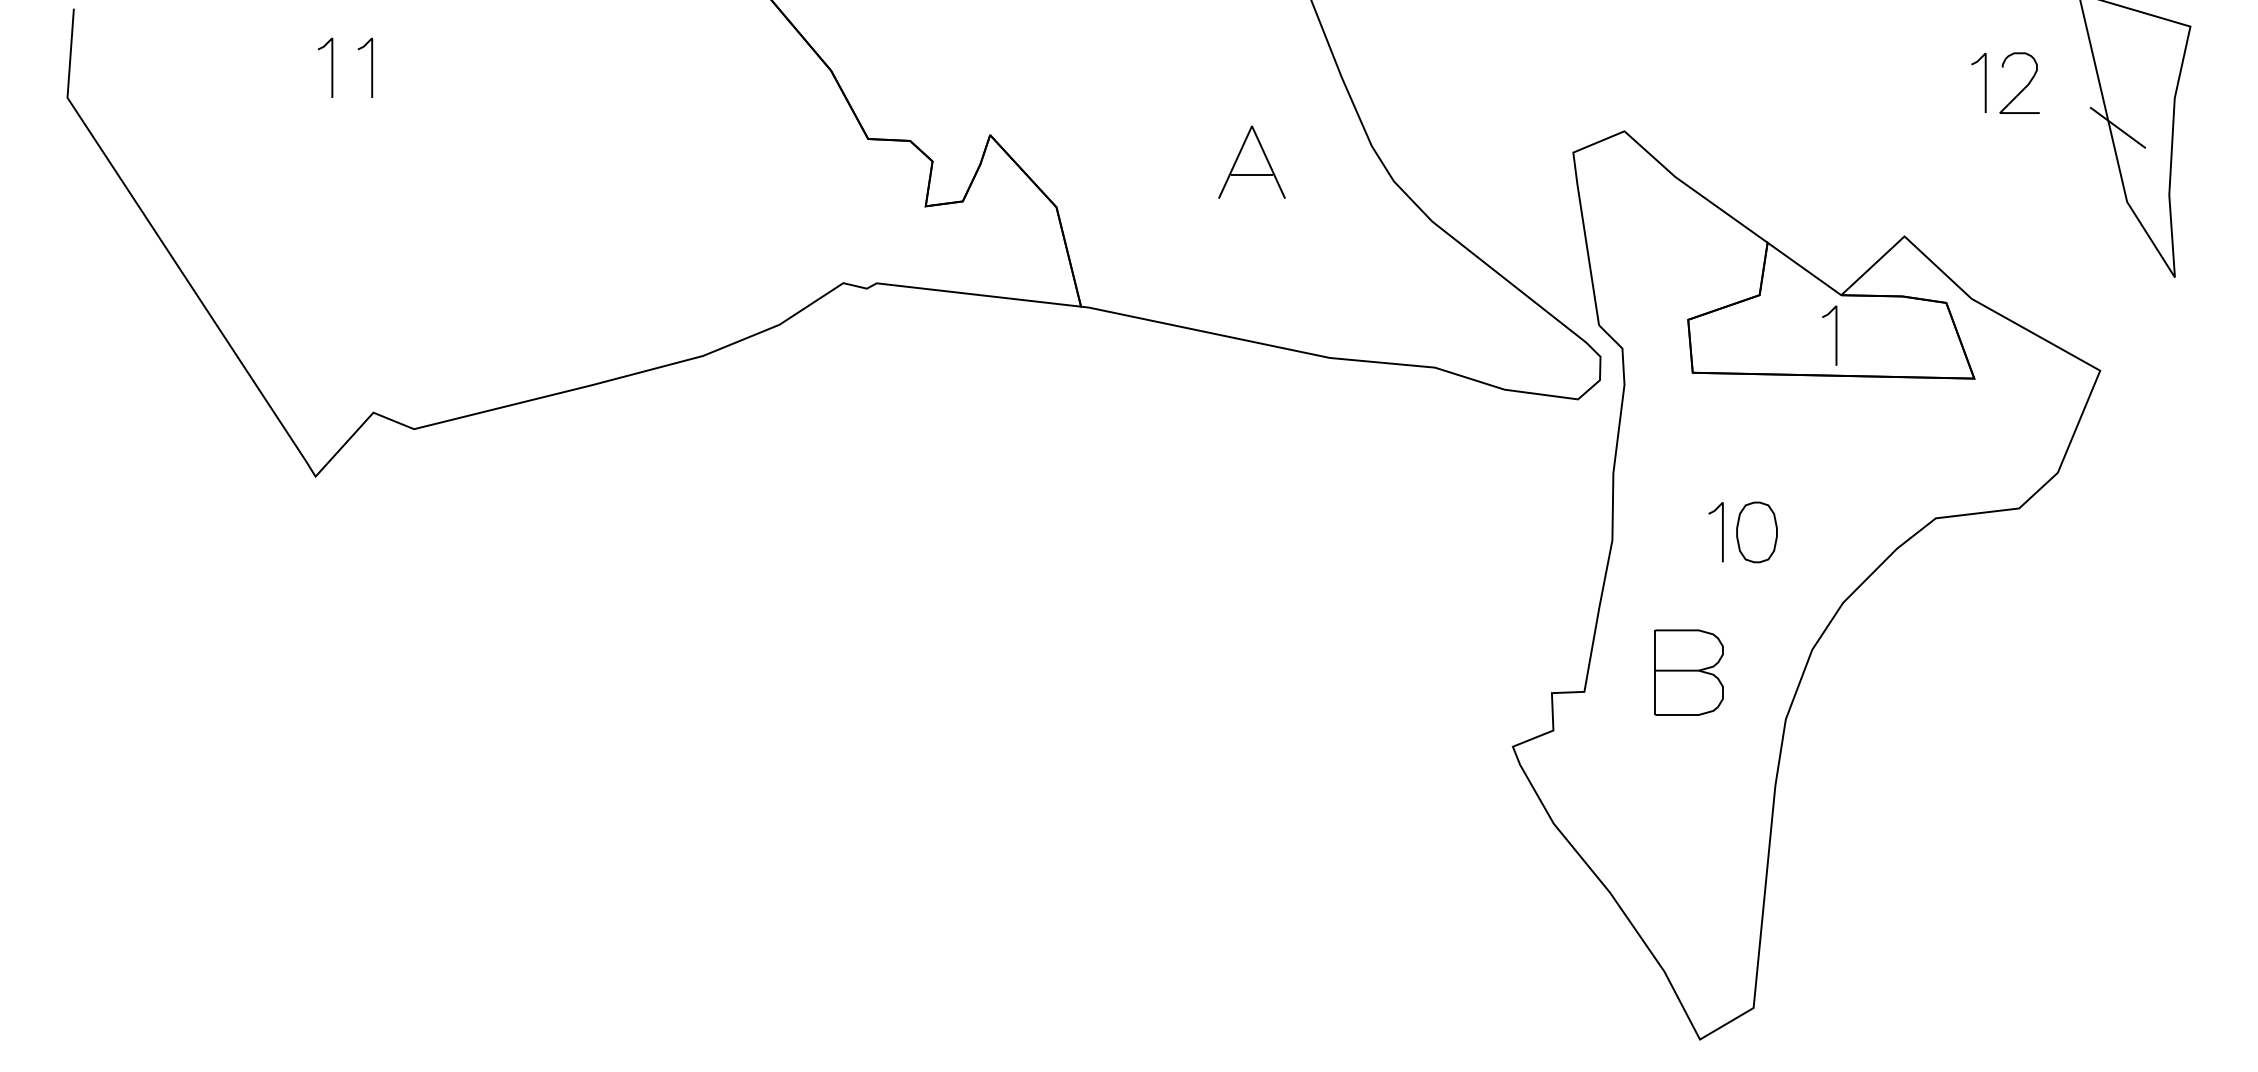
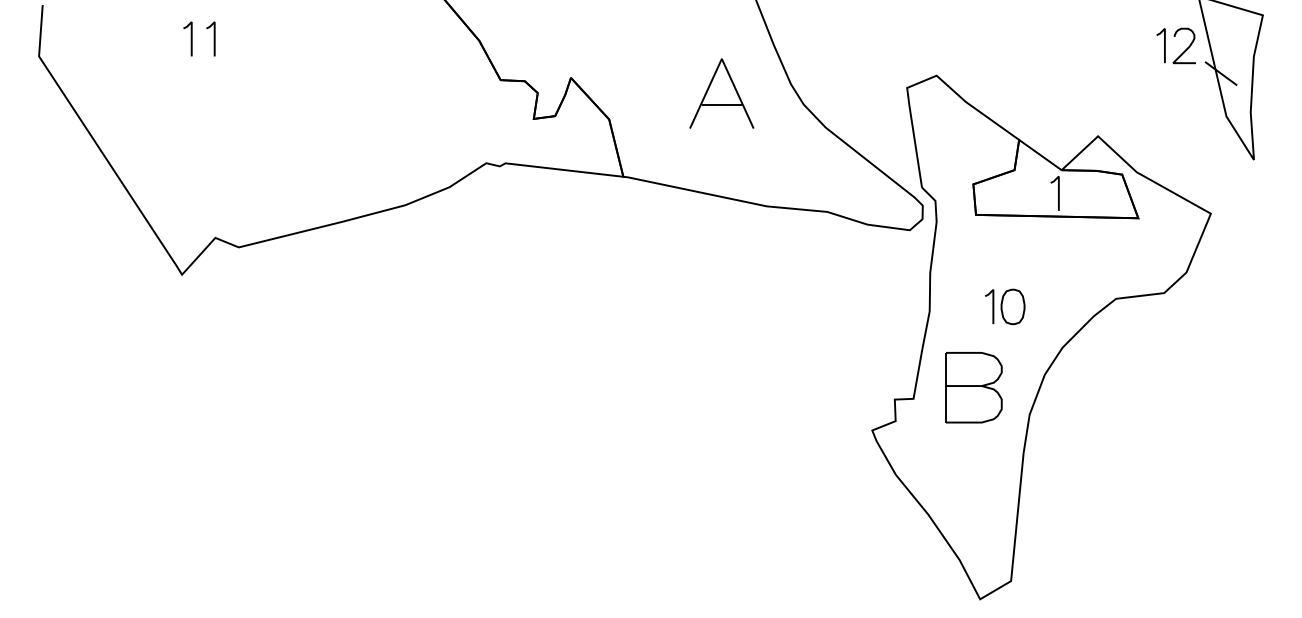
part: (2004, 66) -> (1175, 36), moved
part: (1251, 162) -> (721, 93), size x1.67
part: (1688, 672) -> (973, 387), size x1.43

